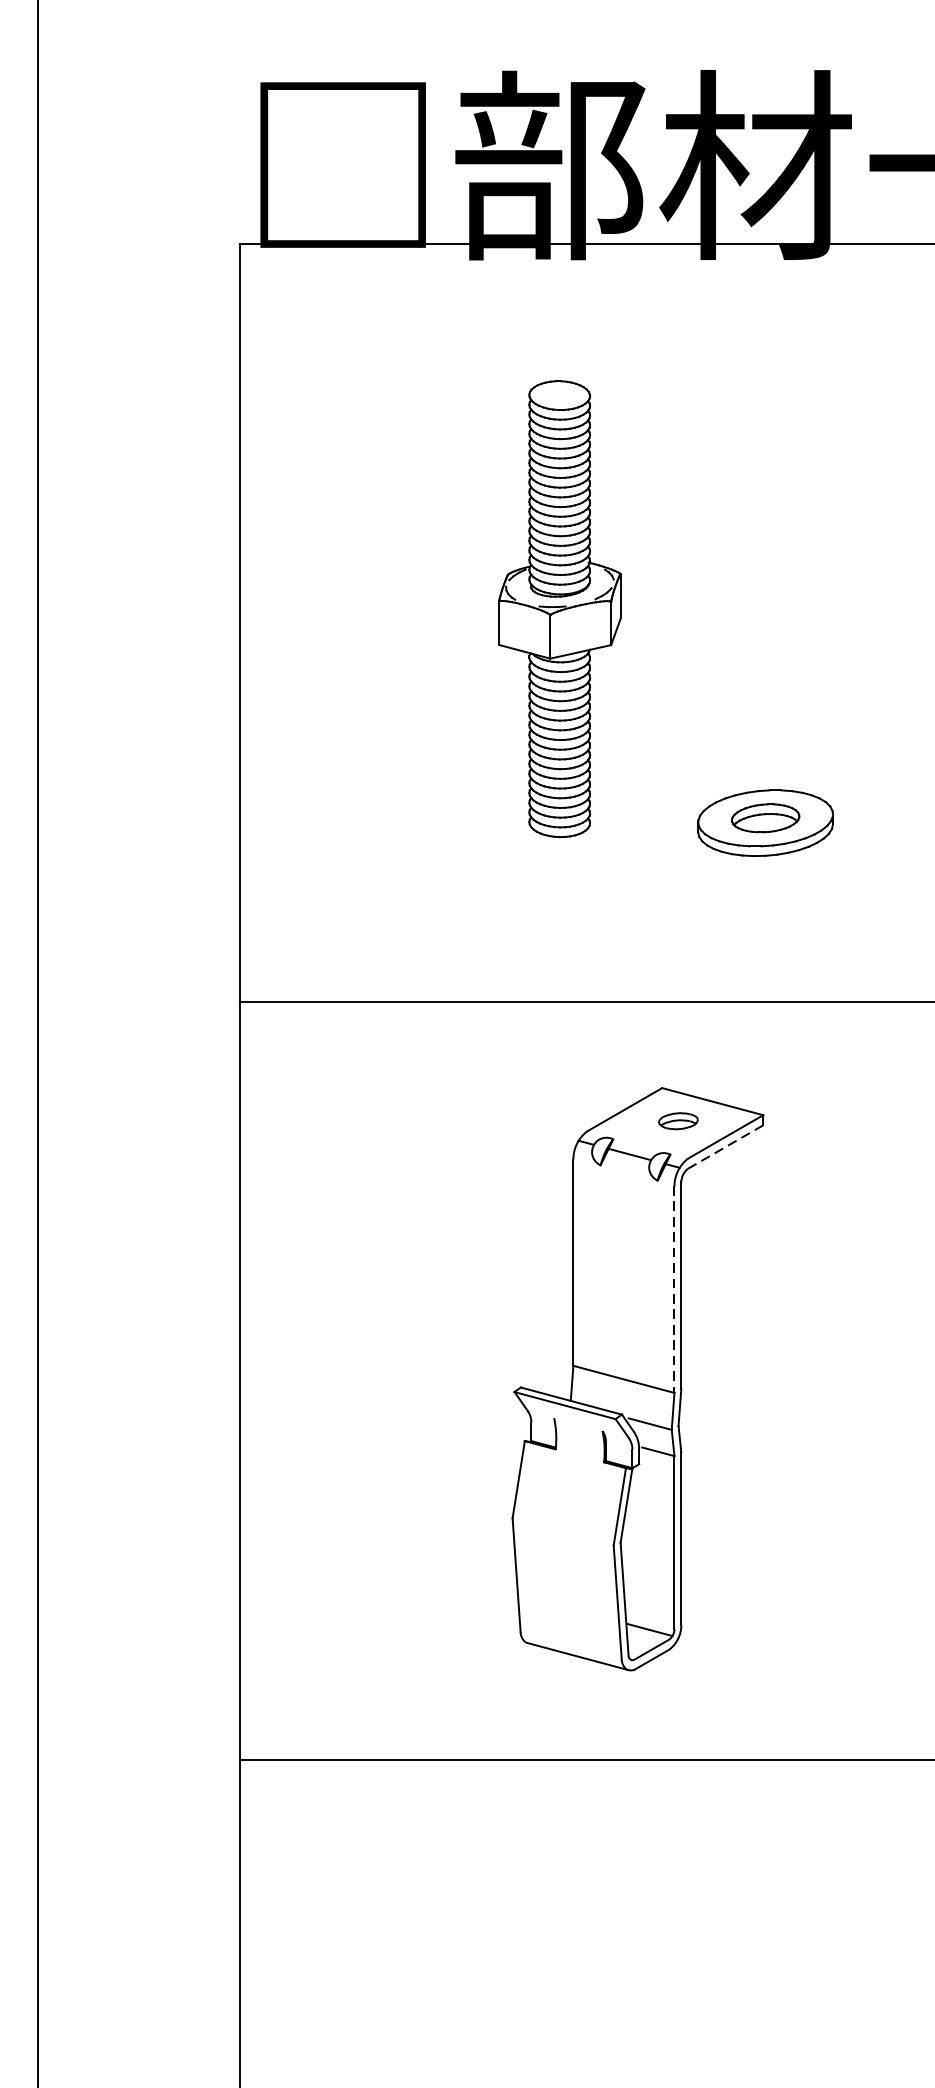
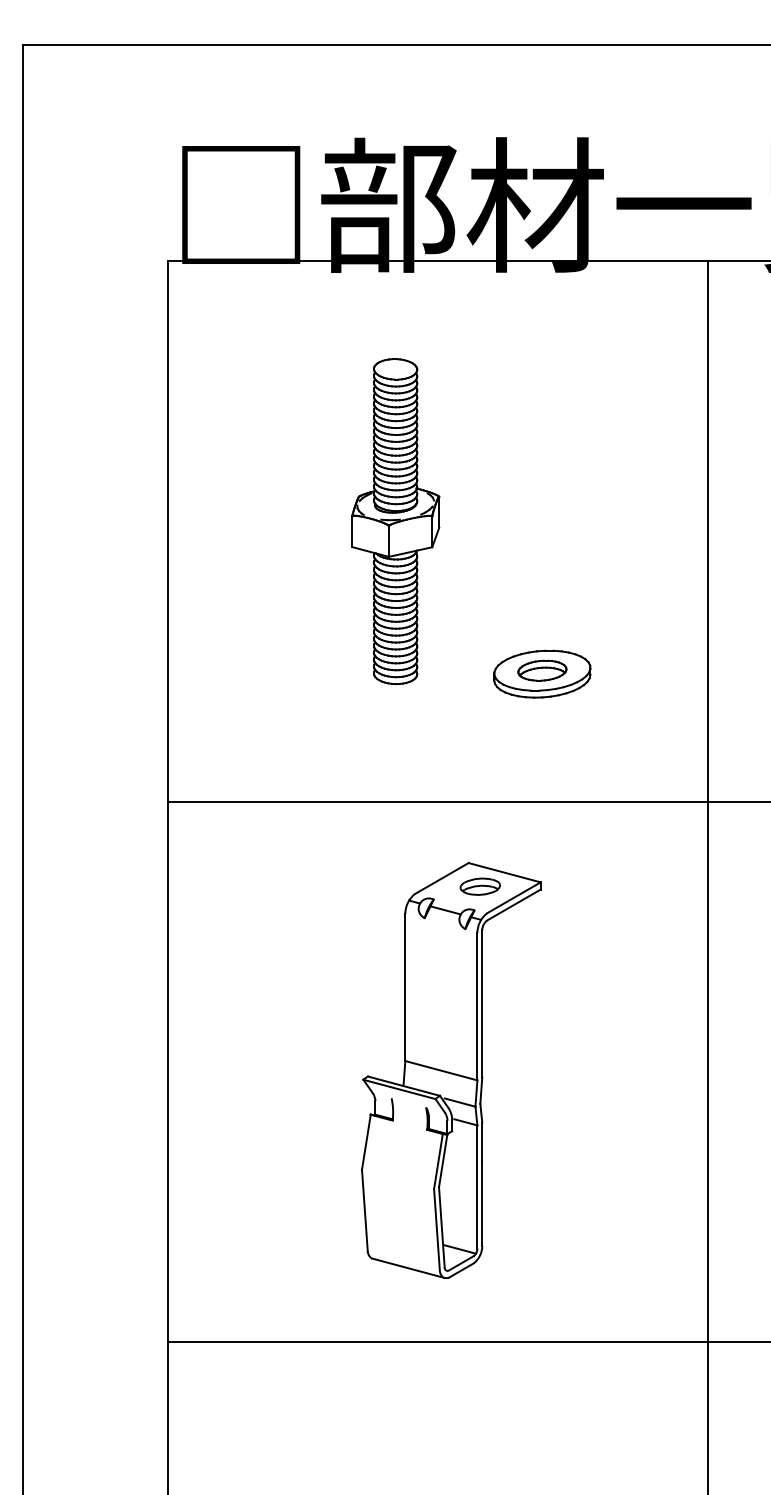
part: (677, 1120) -> (479, 886), size x1.43
line: (725, 1147) -> (513, 905), dashed -> solid
line: (674, 1289) -> (477, 1006), dashed -> solid

